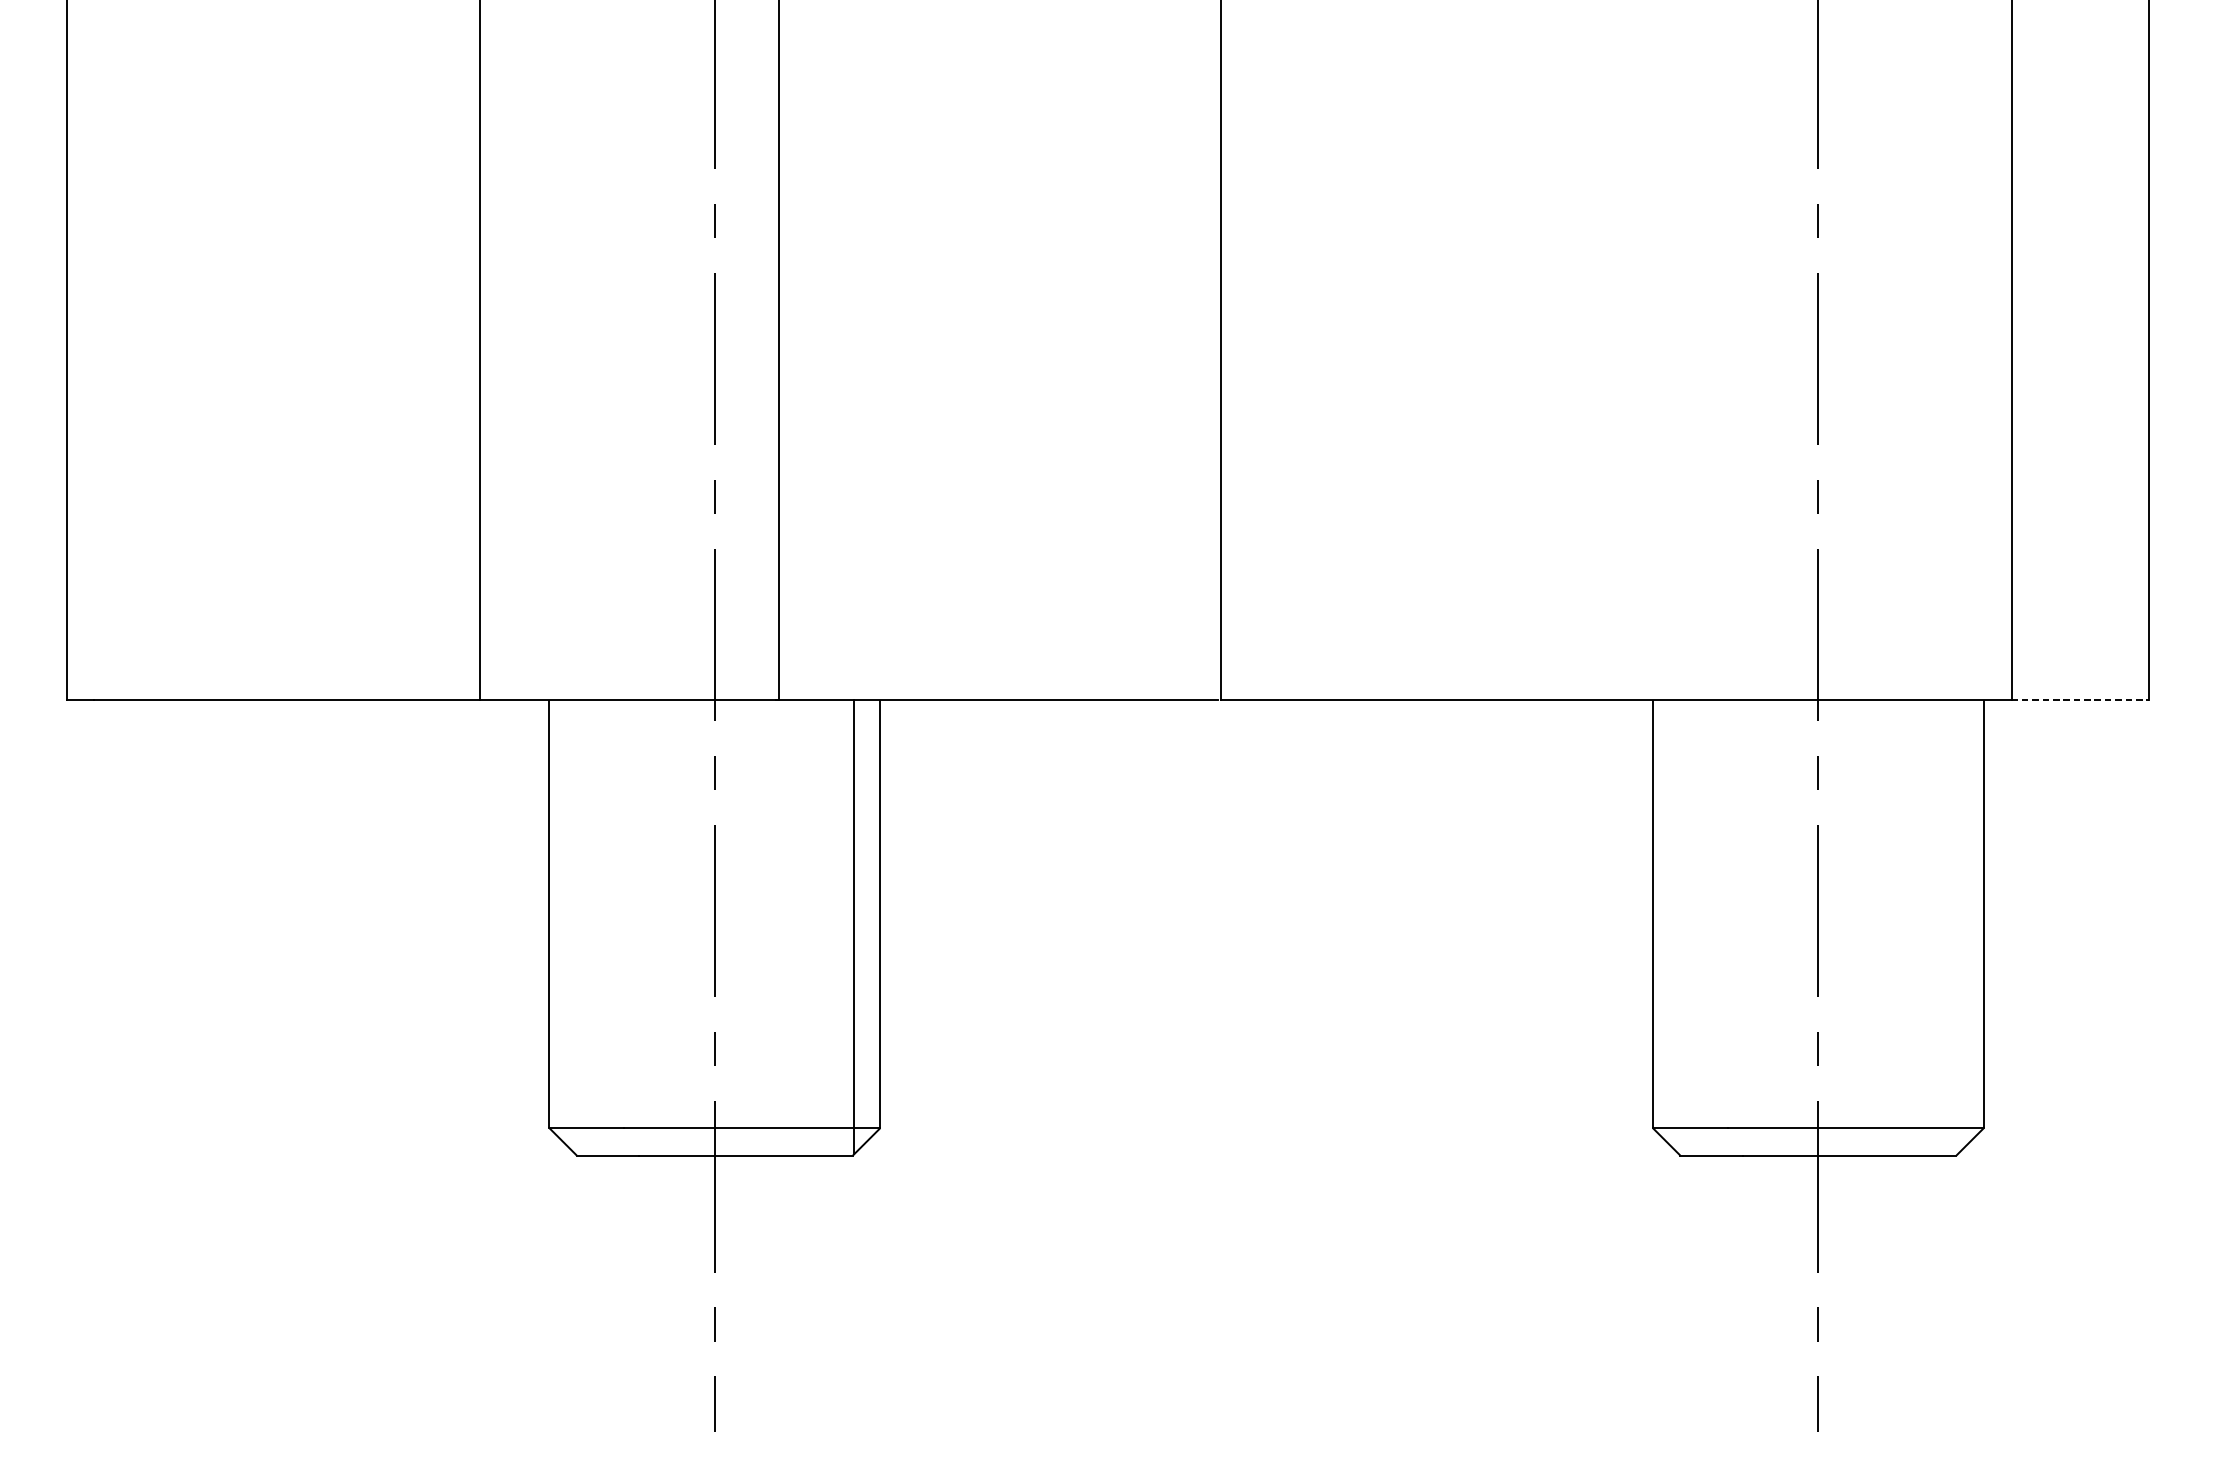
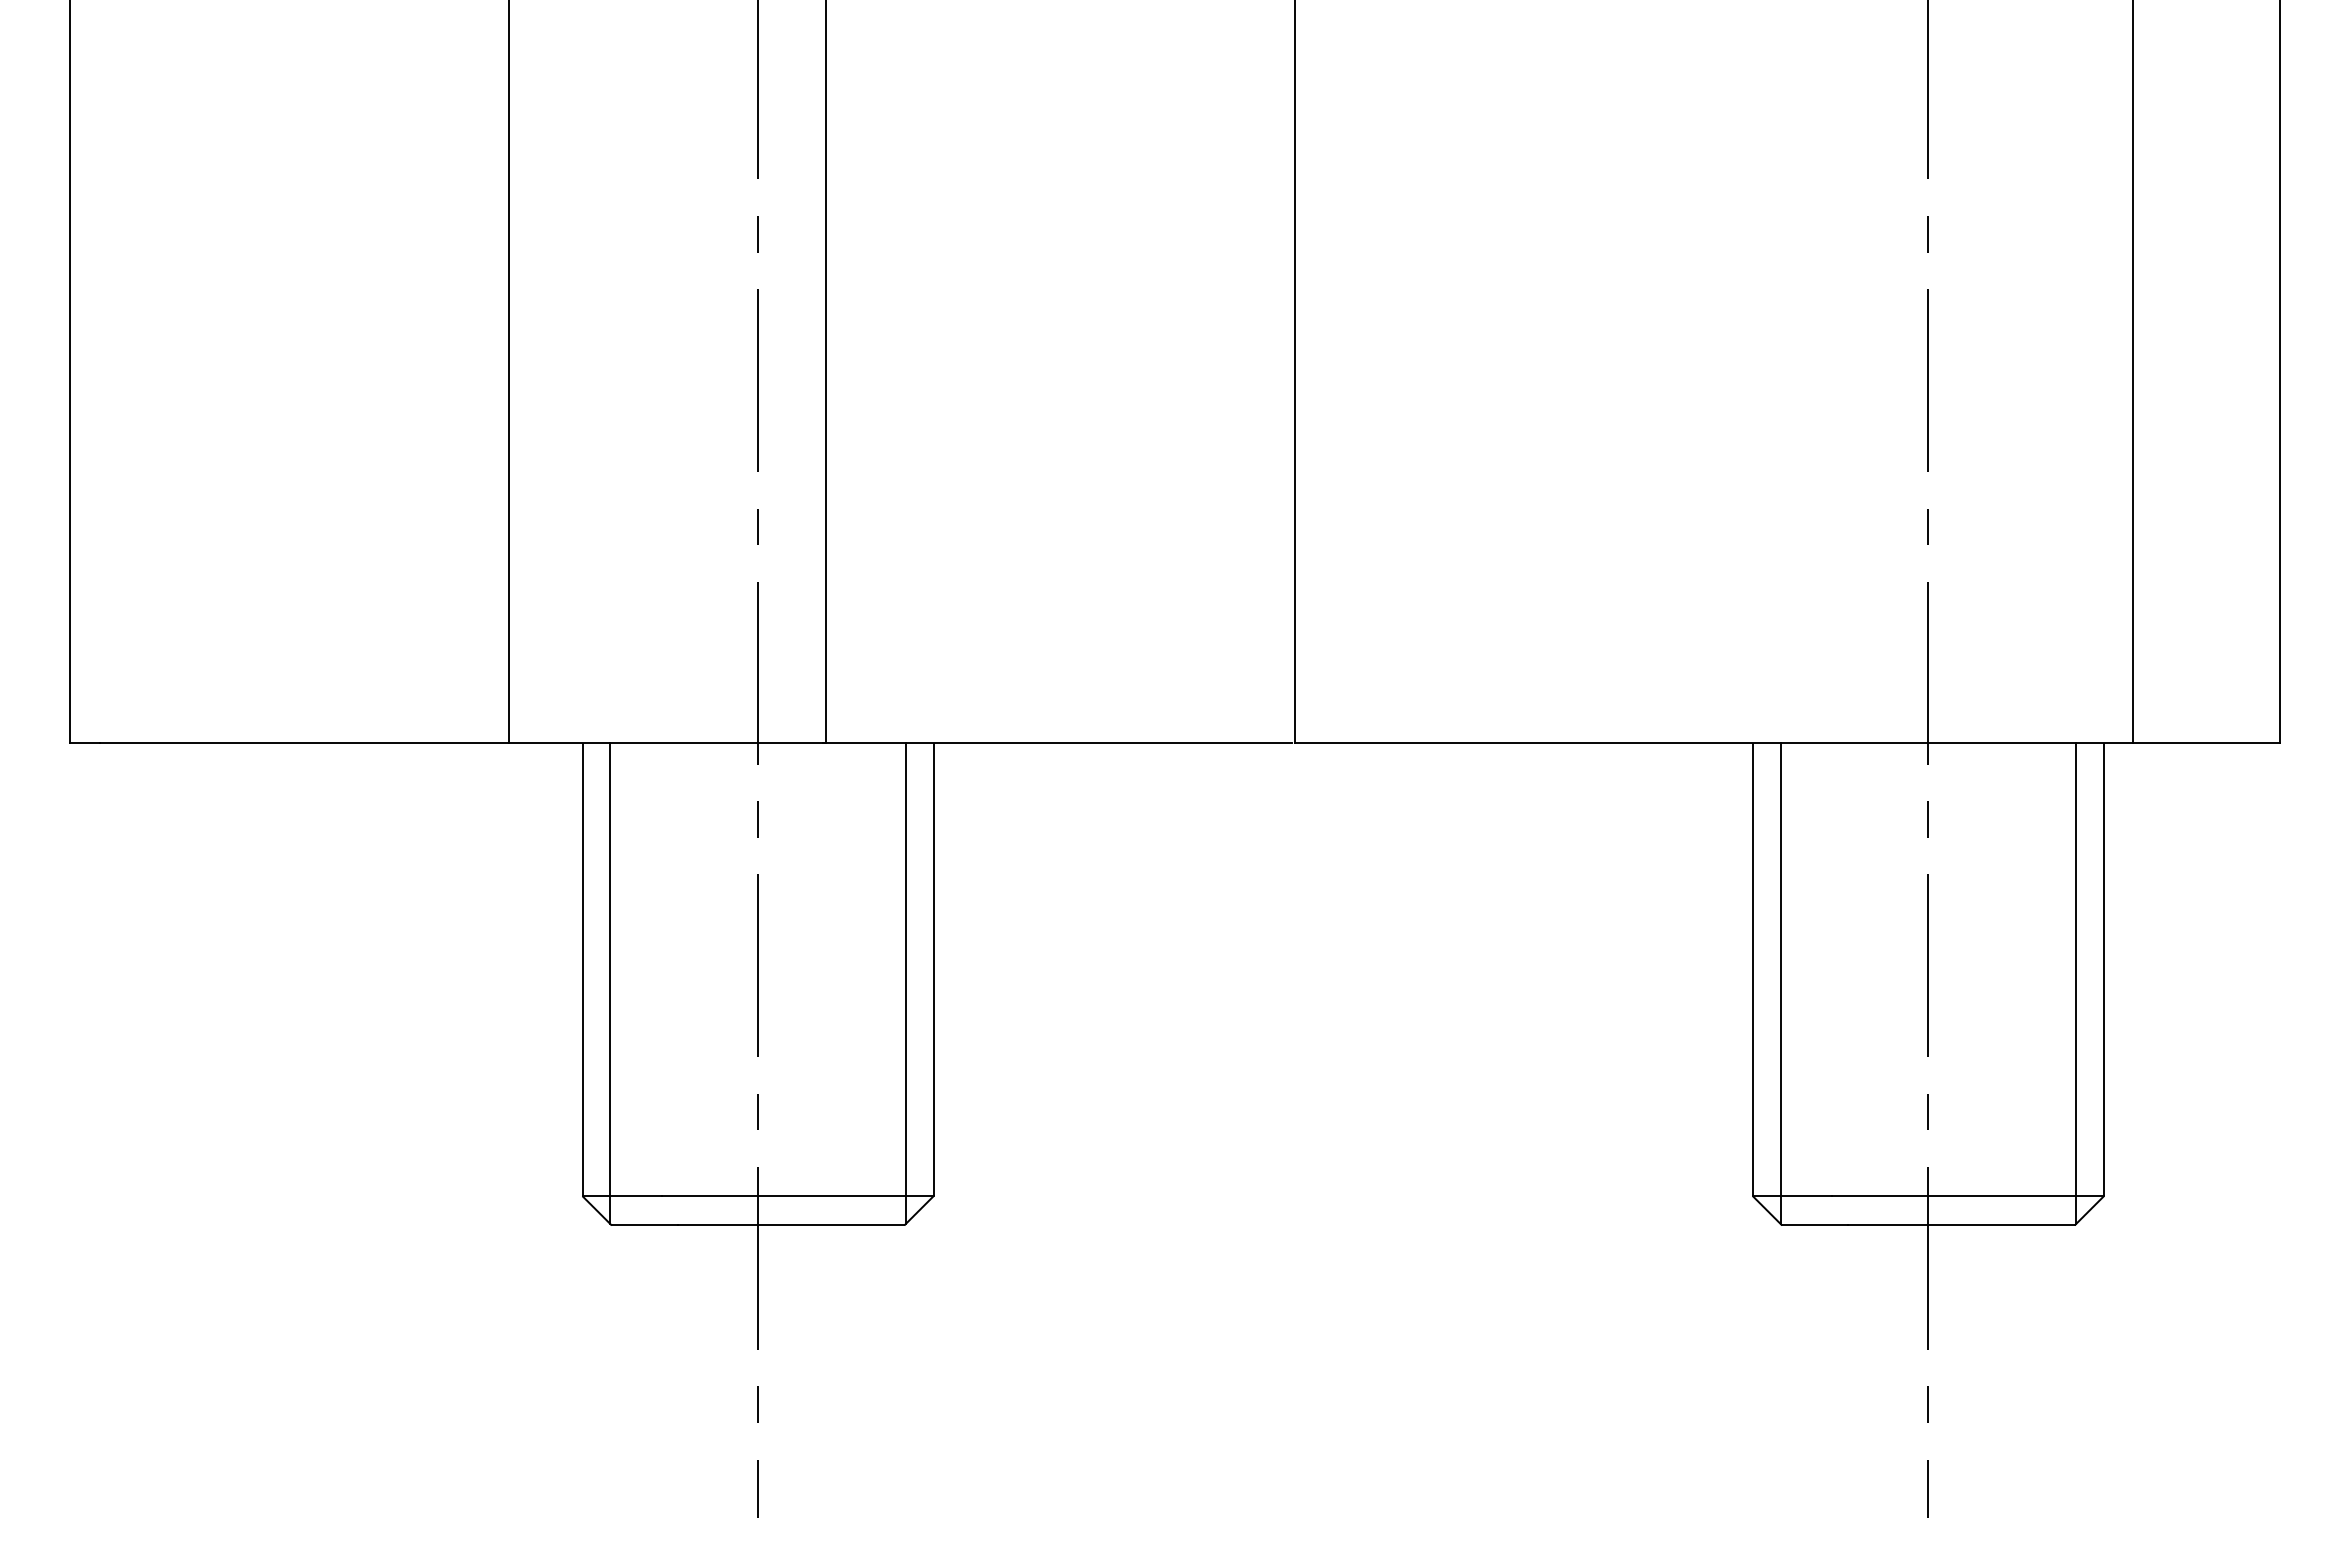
line: (2080, 700) -> (2206, 742), dashed -> solid
line: (575, 926) -> (610, 982), added
line: (1678, 926) -> (1780, 982), added
line: (1958, 926) -> (2076, 982), added

